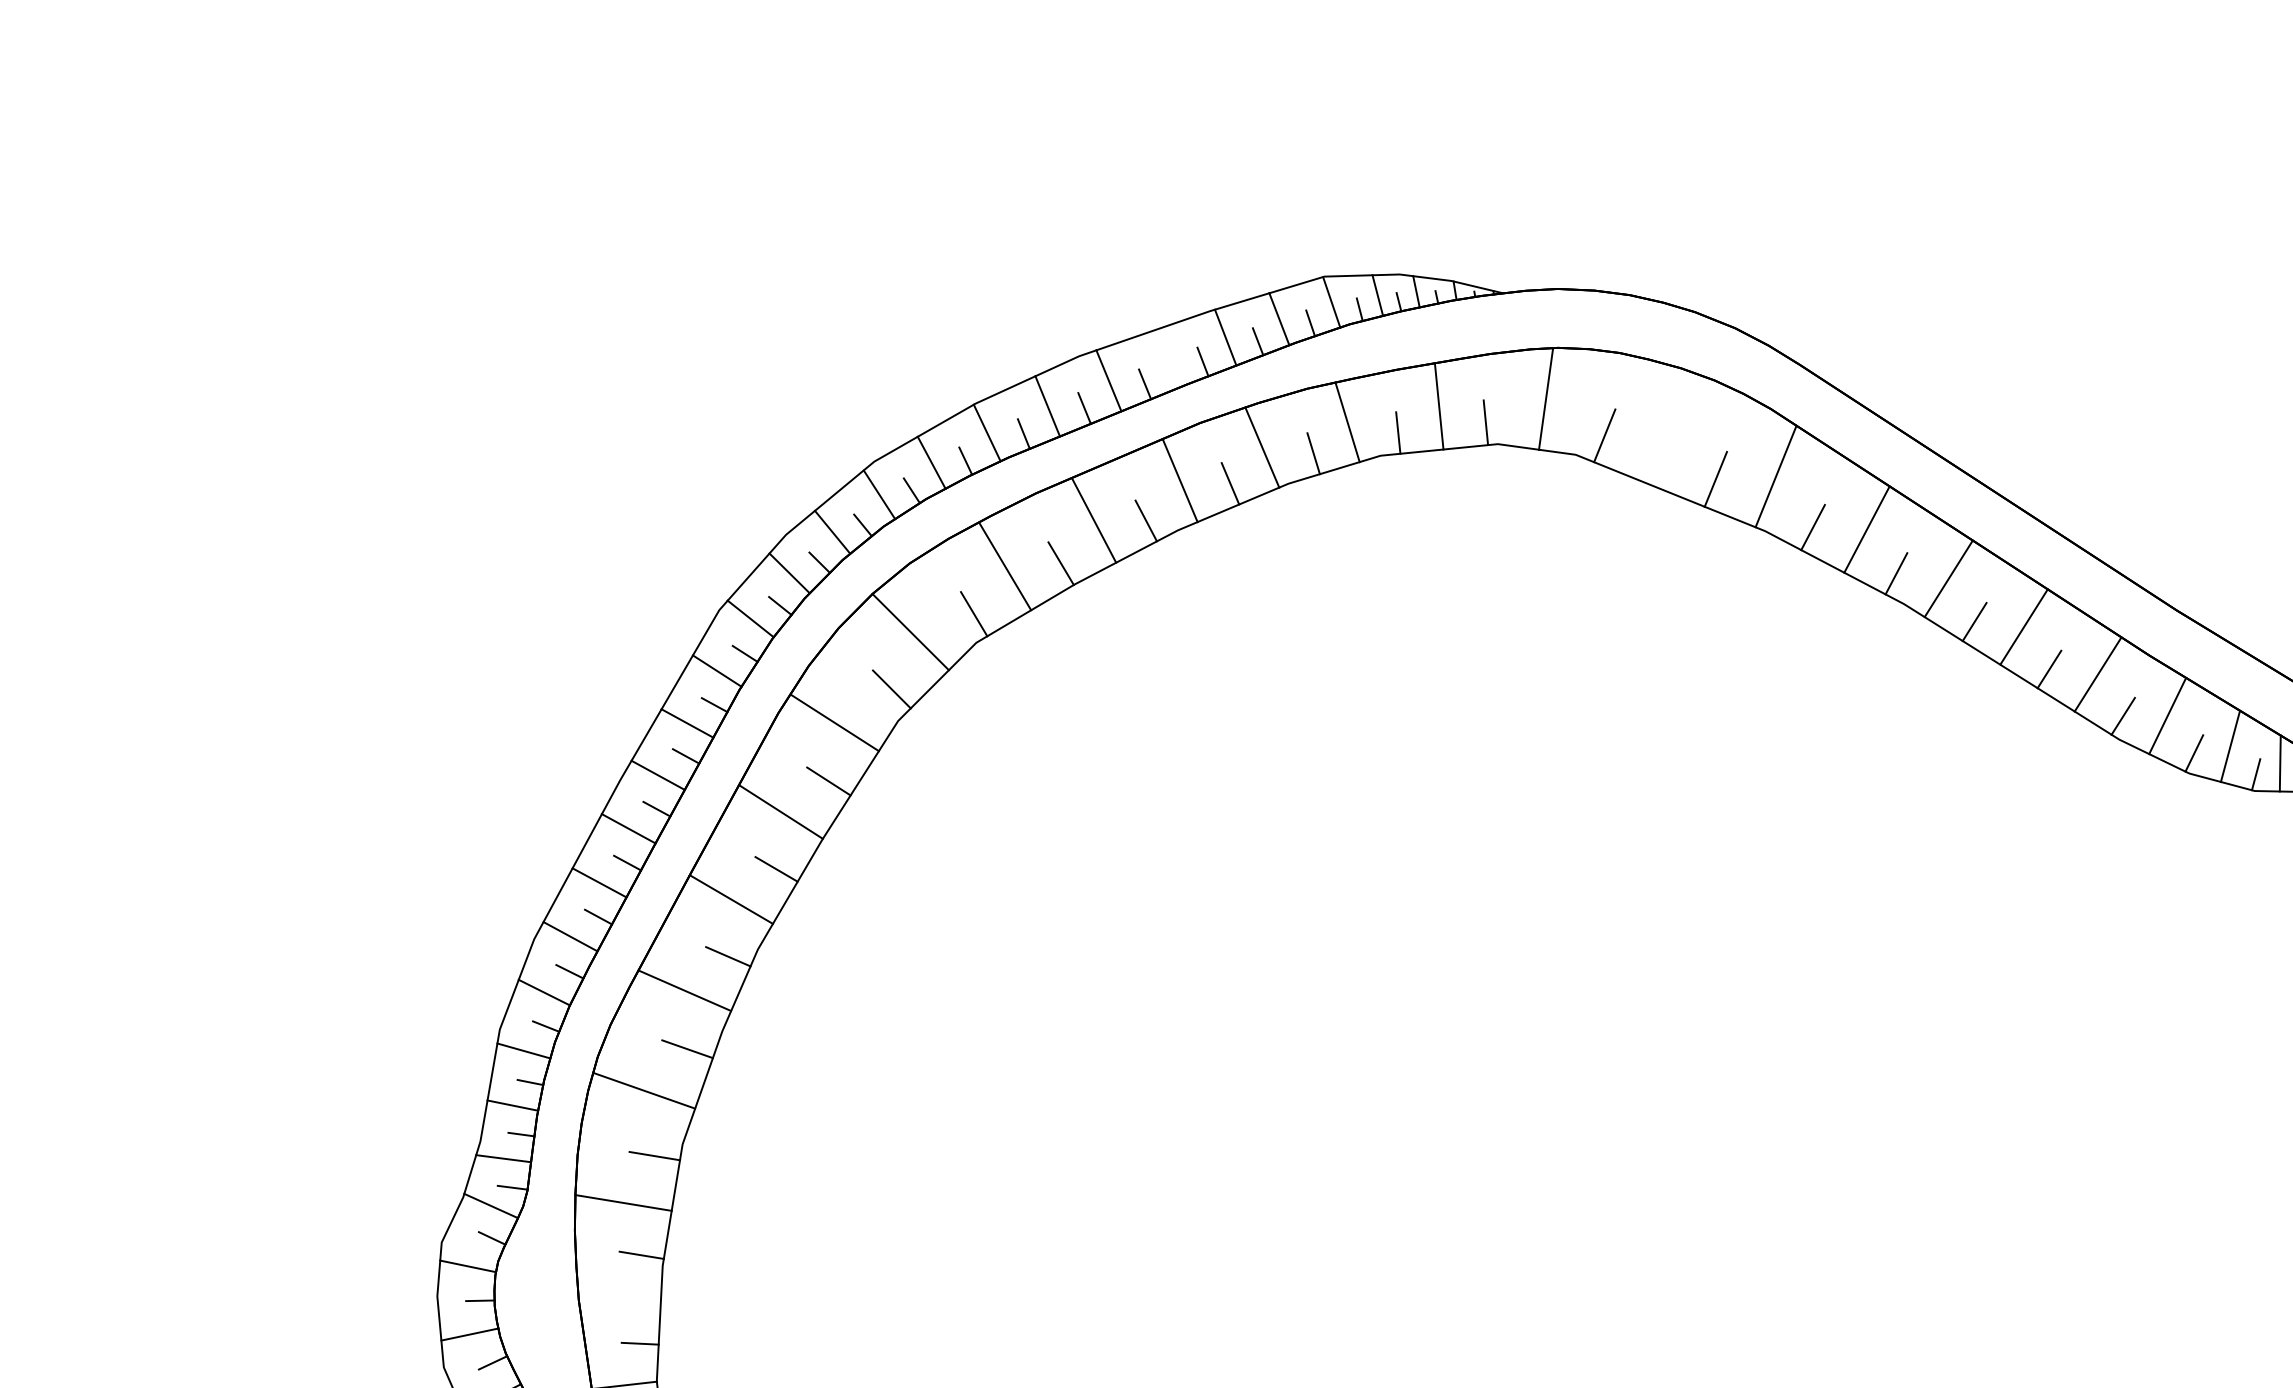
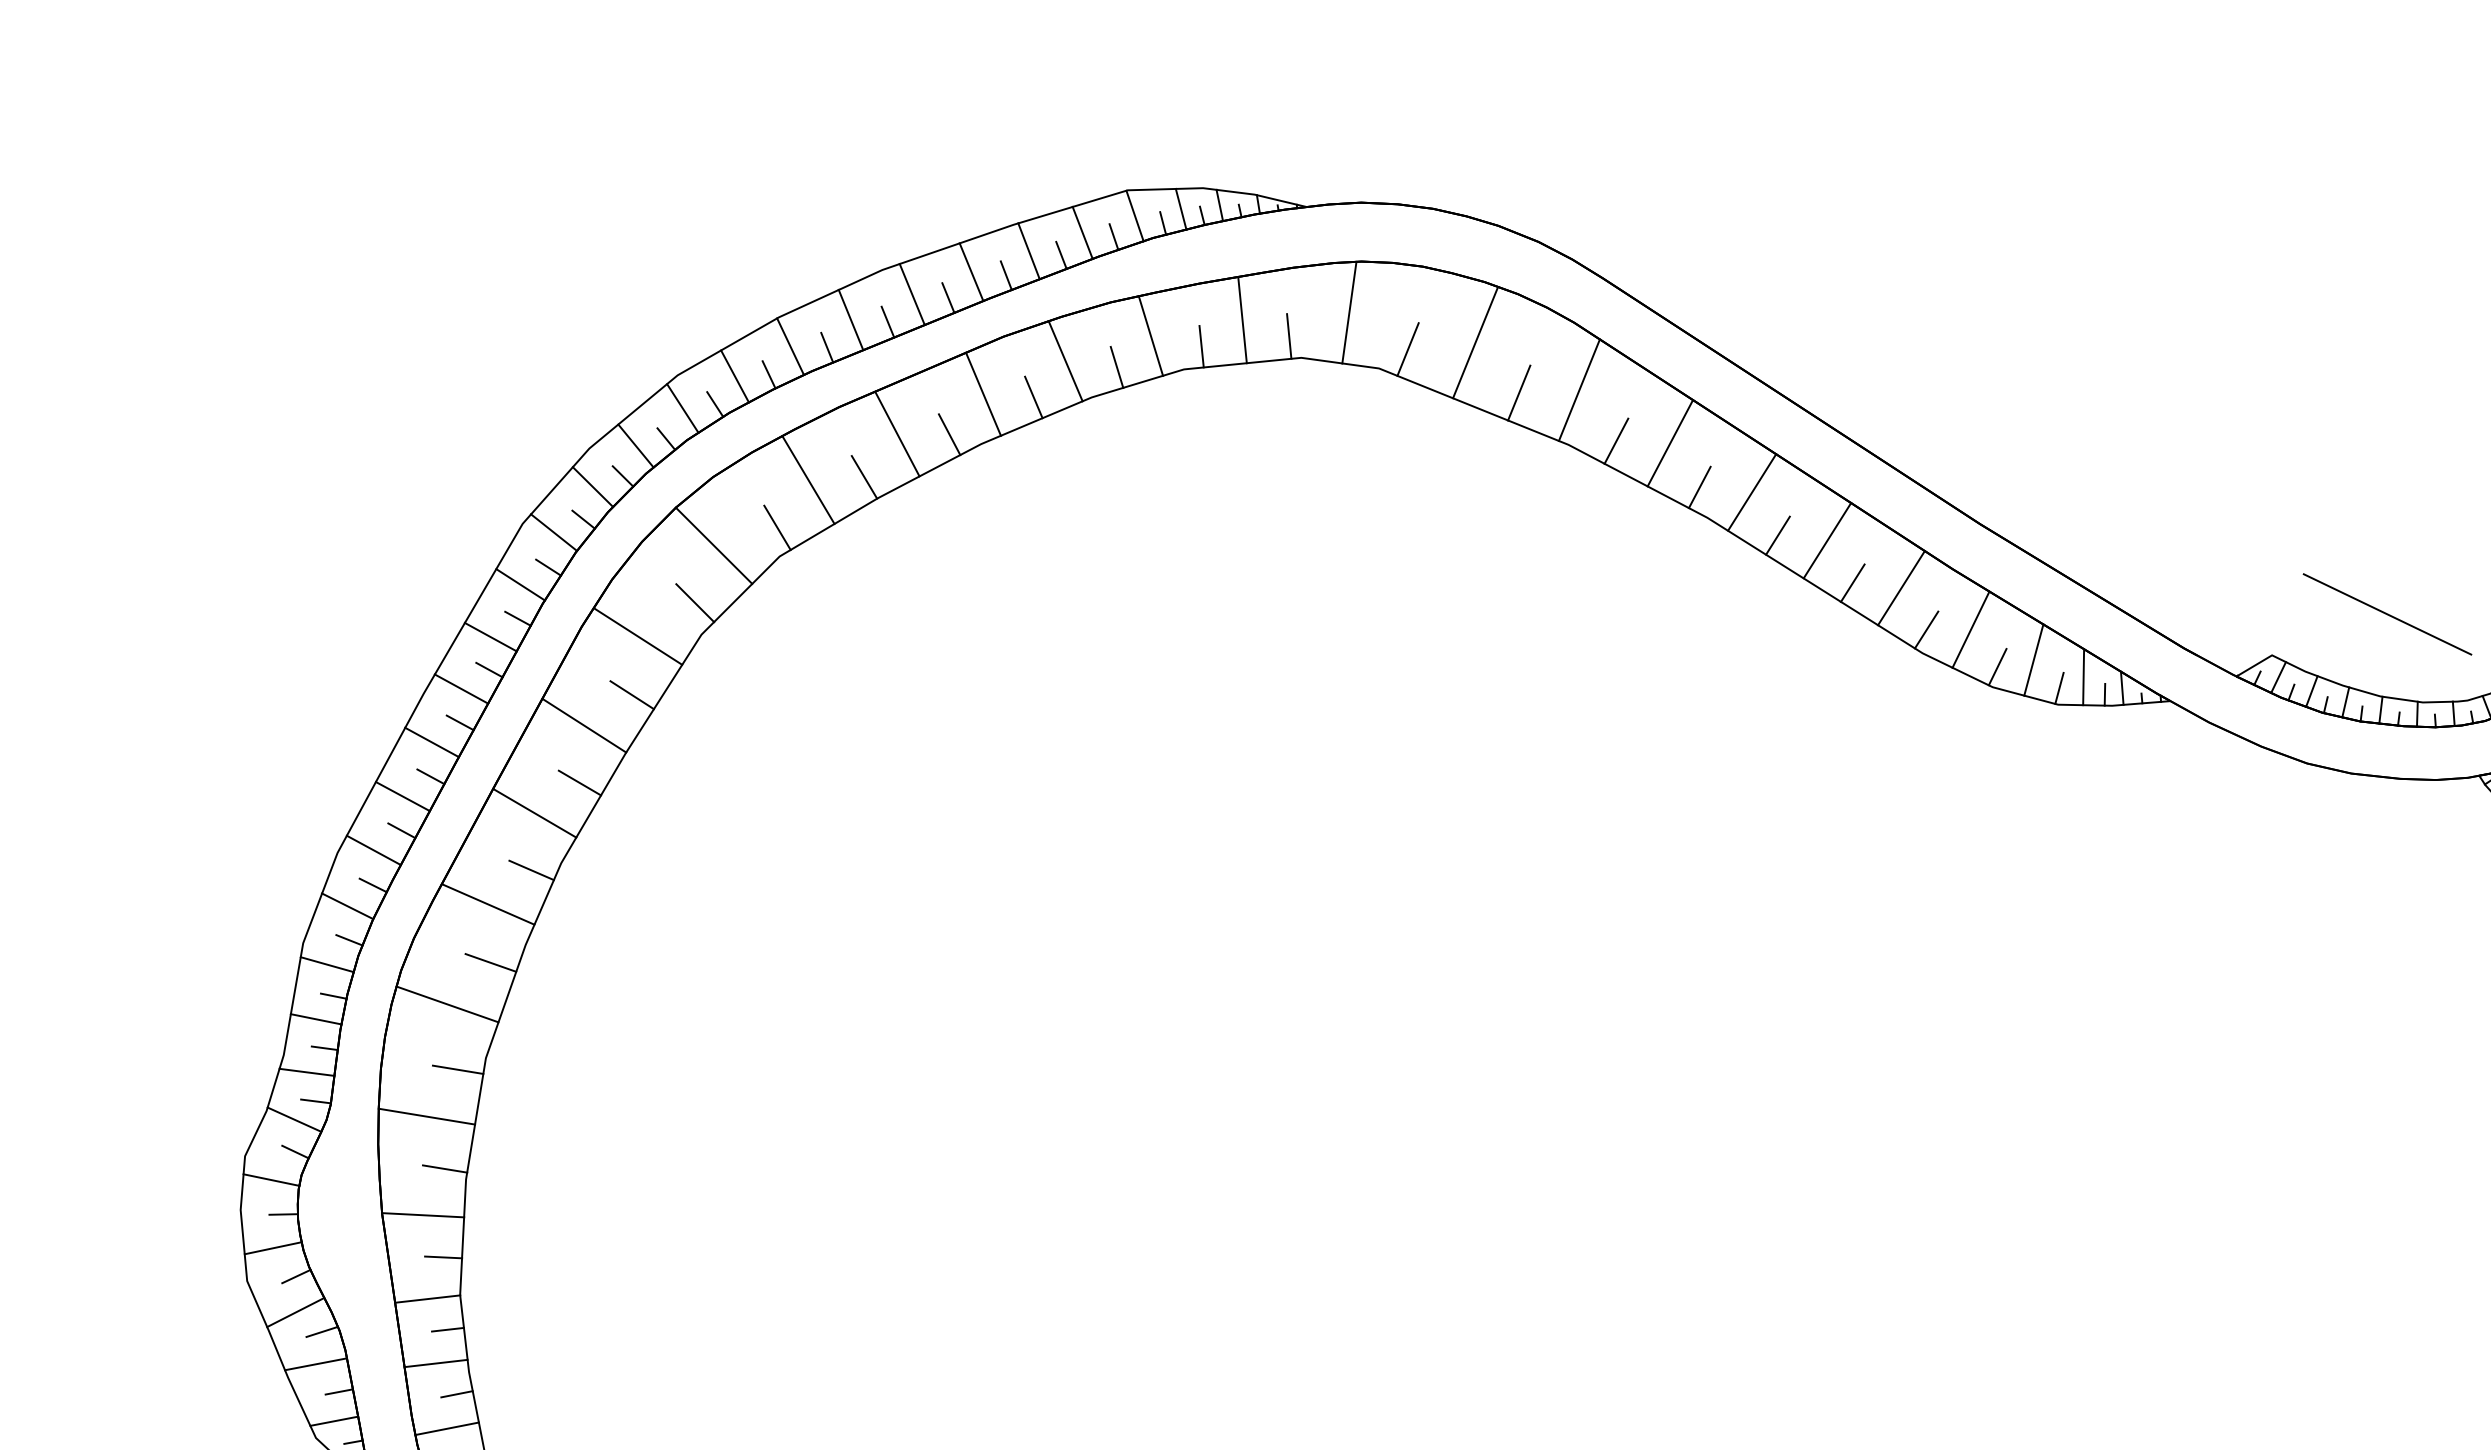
line: (1168, 357) -> (971, 271), added
line: (1672, 428) -> (1475, 342), added
line: (620, 1301) -> (423, 1215), added

